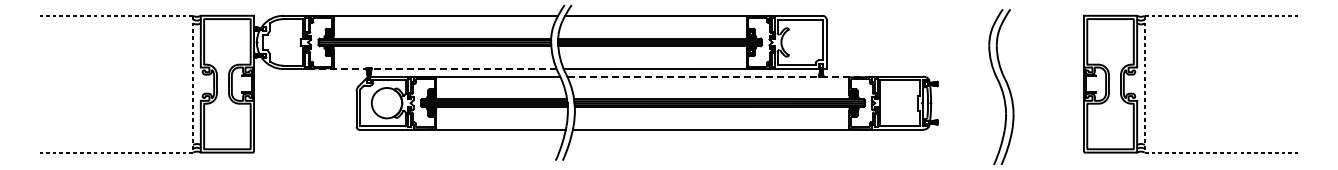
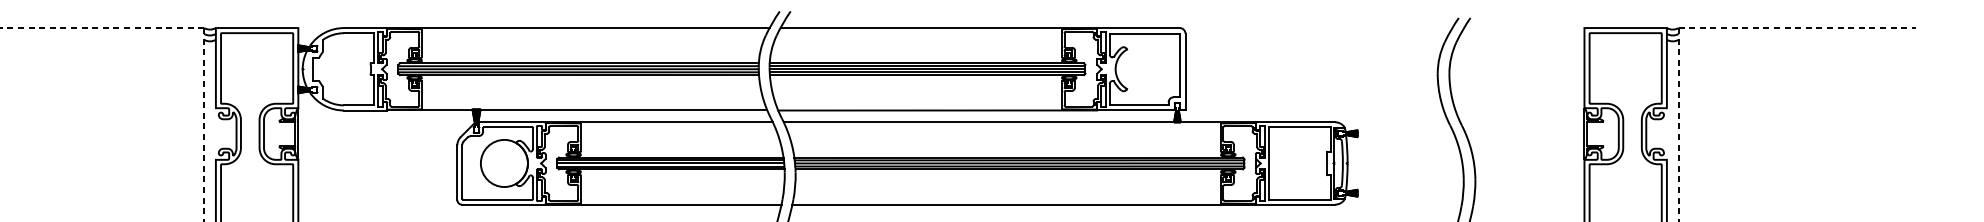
line: (433, 68) -> (576, 109), dashed -> solid
line: (719, 76) -> (1019, 122), dashed -> solid

